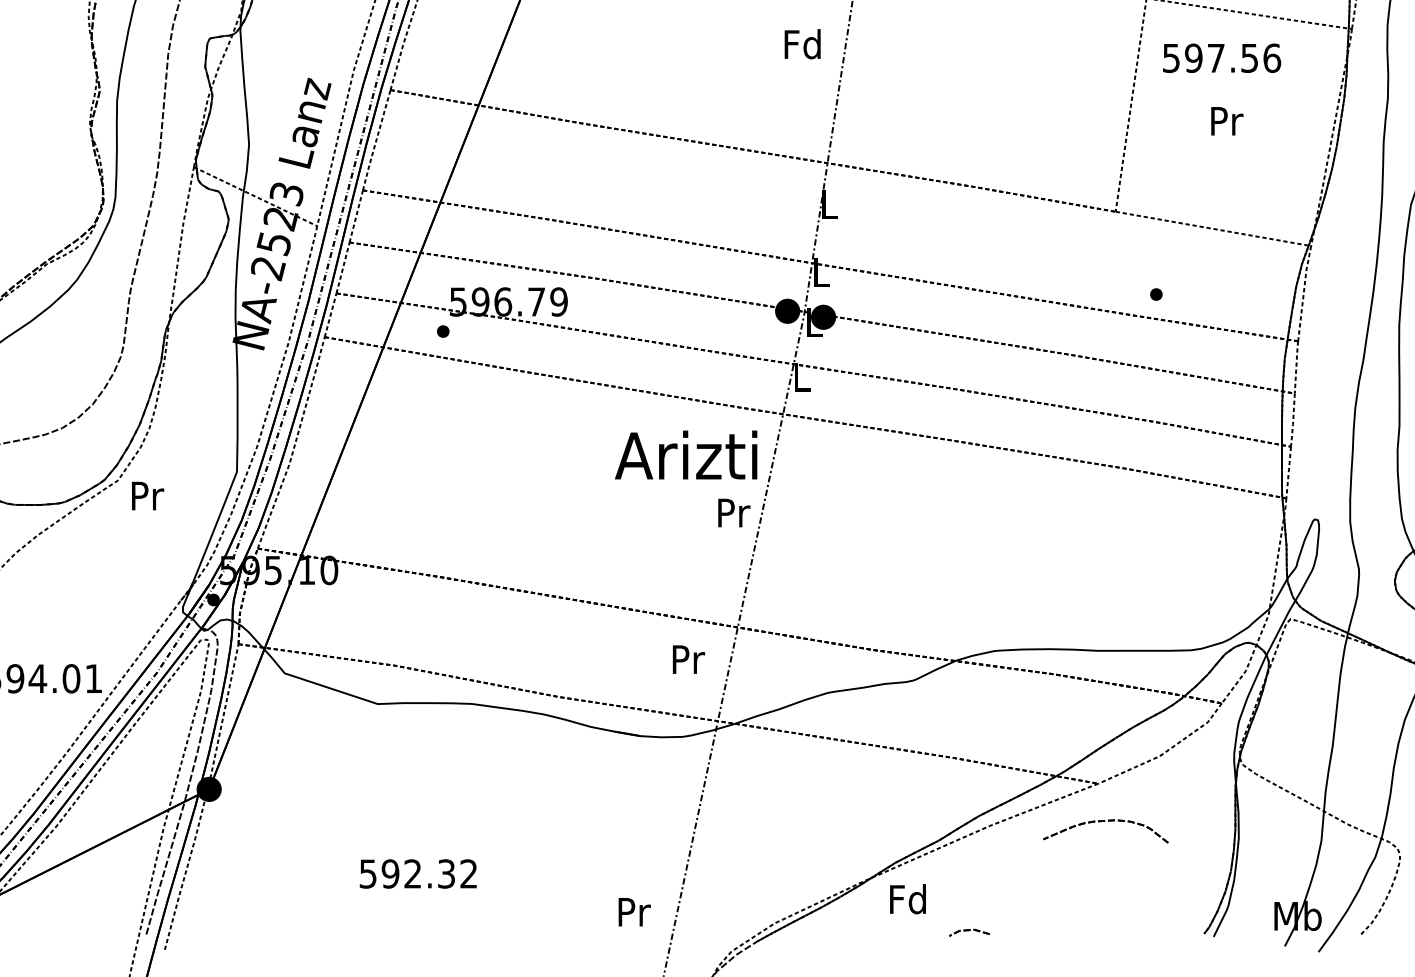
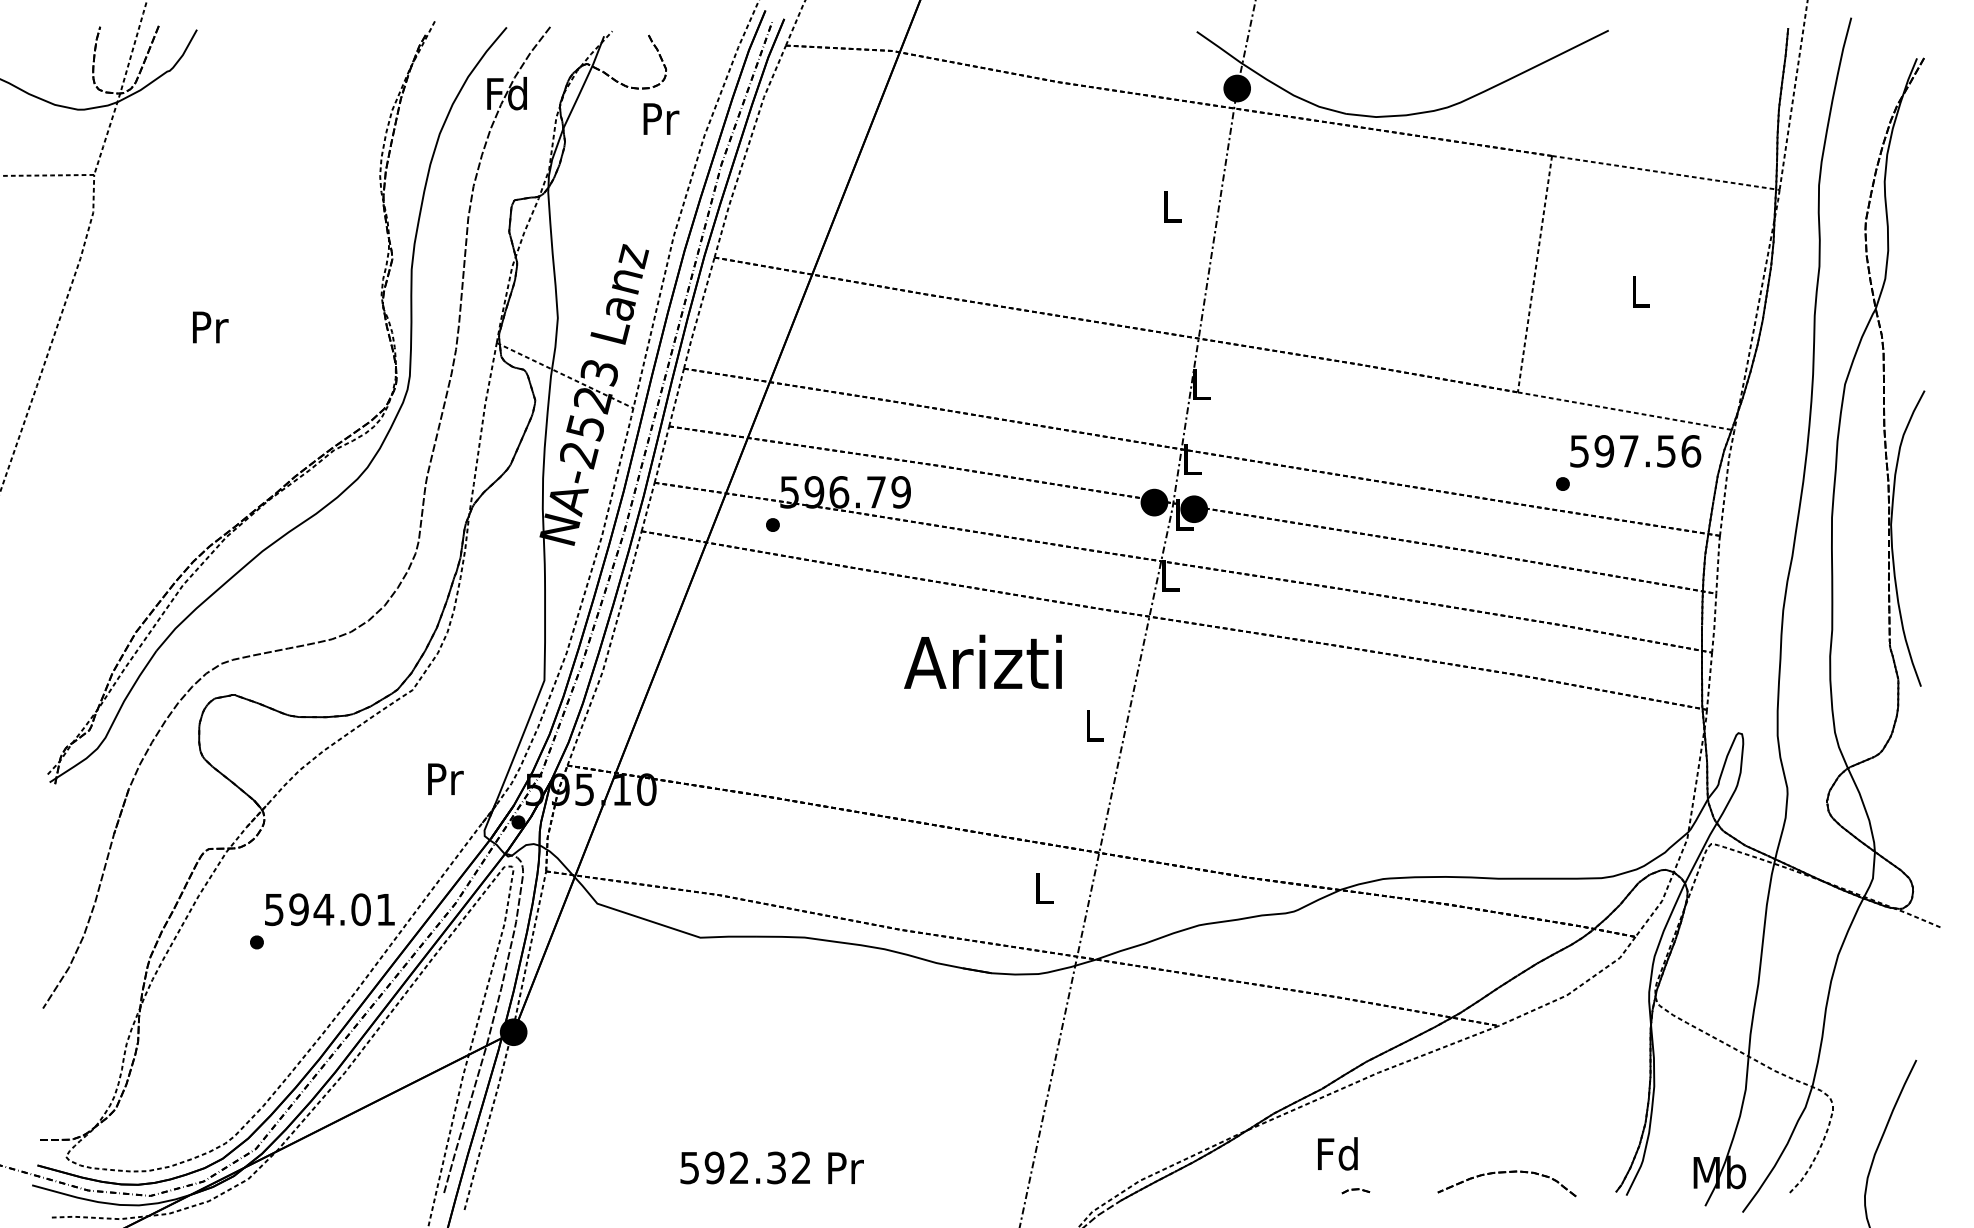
text: (802, 44) -> (1170, 206), Fd -> L
text: (1221, 58) -> (1635, 451), moved
text: (1227, 120) -> (1641, 291), Pr -> L
text: (685, 454) -> (982, 661), moved
text: (147, 495) -> (445, 778), moved
text: (734, 512) -> (1095, 725), Pr -> L
text: (688, 659) -> (1044, 888), Pr -> L
part: (1104, 822) -> (1505, 1173), moved
text: (417, 873) -> (744, 1167), moved
text: (907, 898) -> (1337, 1153), moved
text: (634, 911) -> (845, 1167), moved
part: (969, 933) -> (1355, 1191), size x0.62

